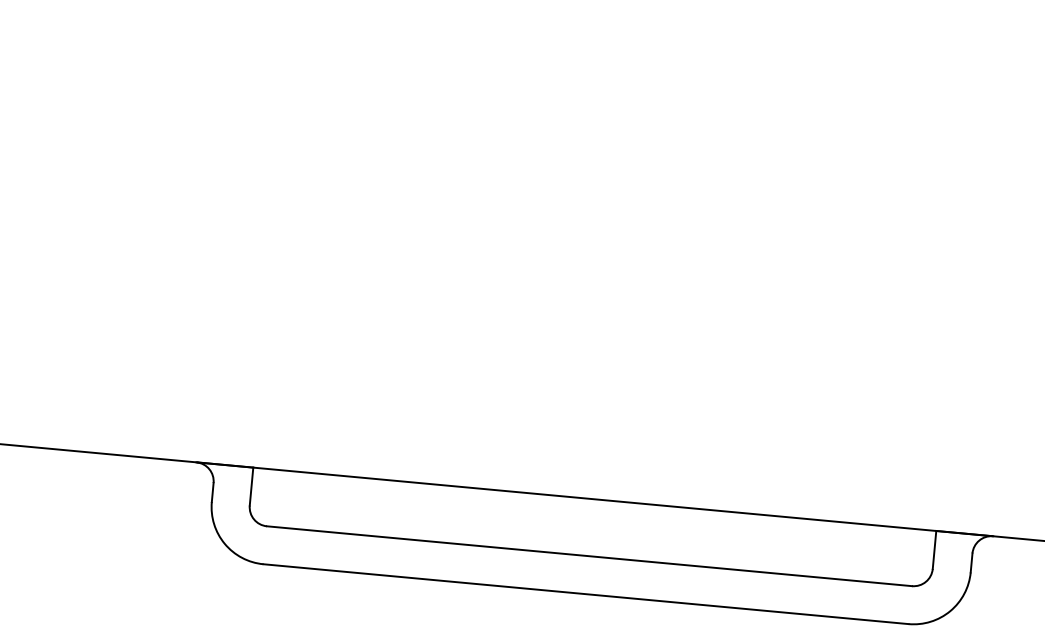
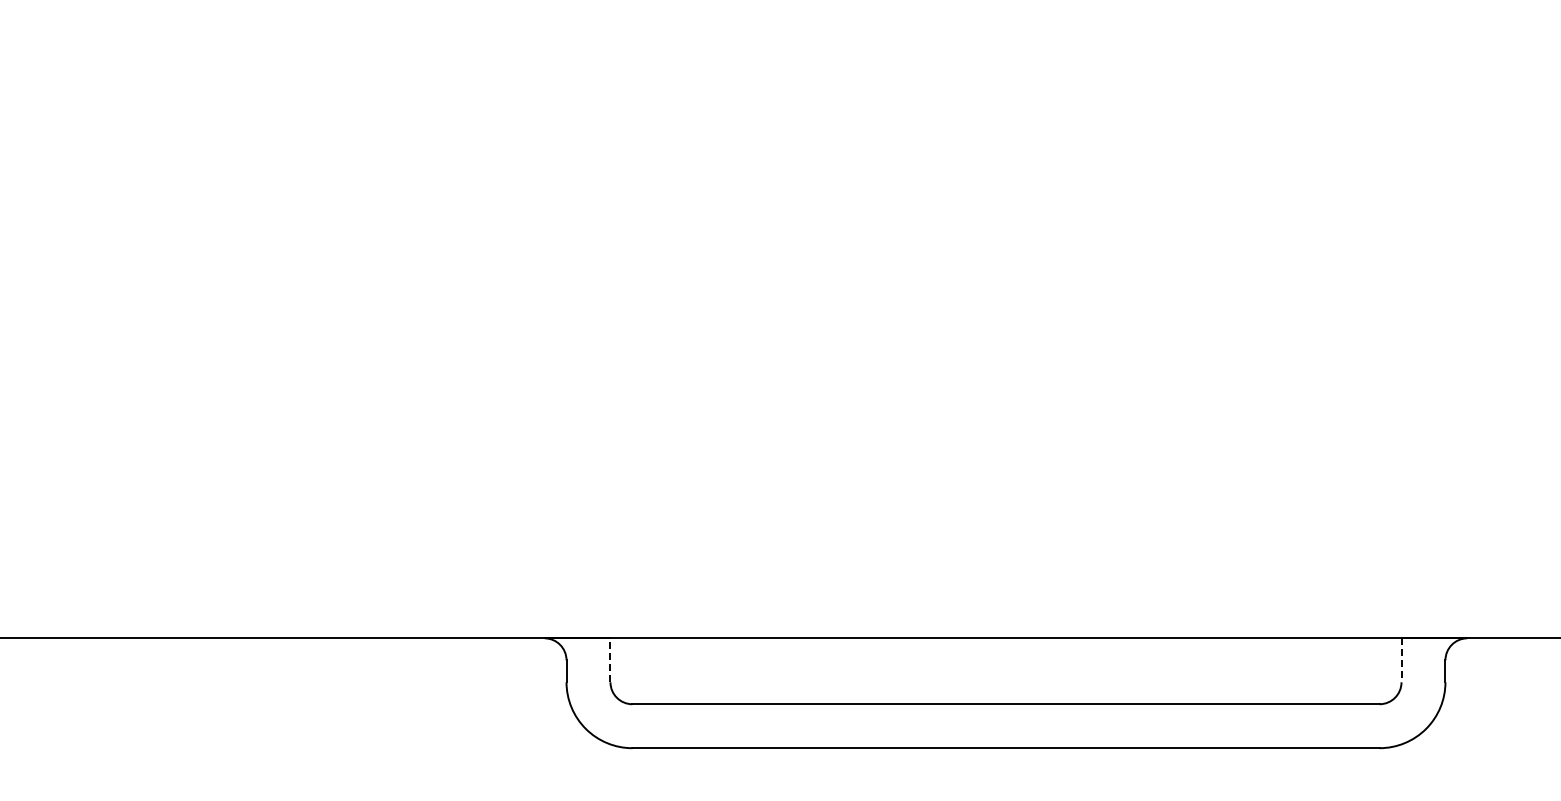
line: (251, 486) -> (610, 660), solid -> dashed
line: (934, 550) -> (1401, 660), solid -> dashed

